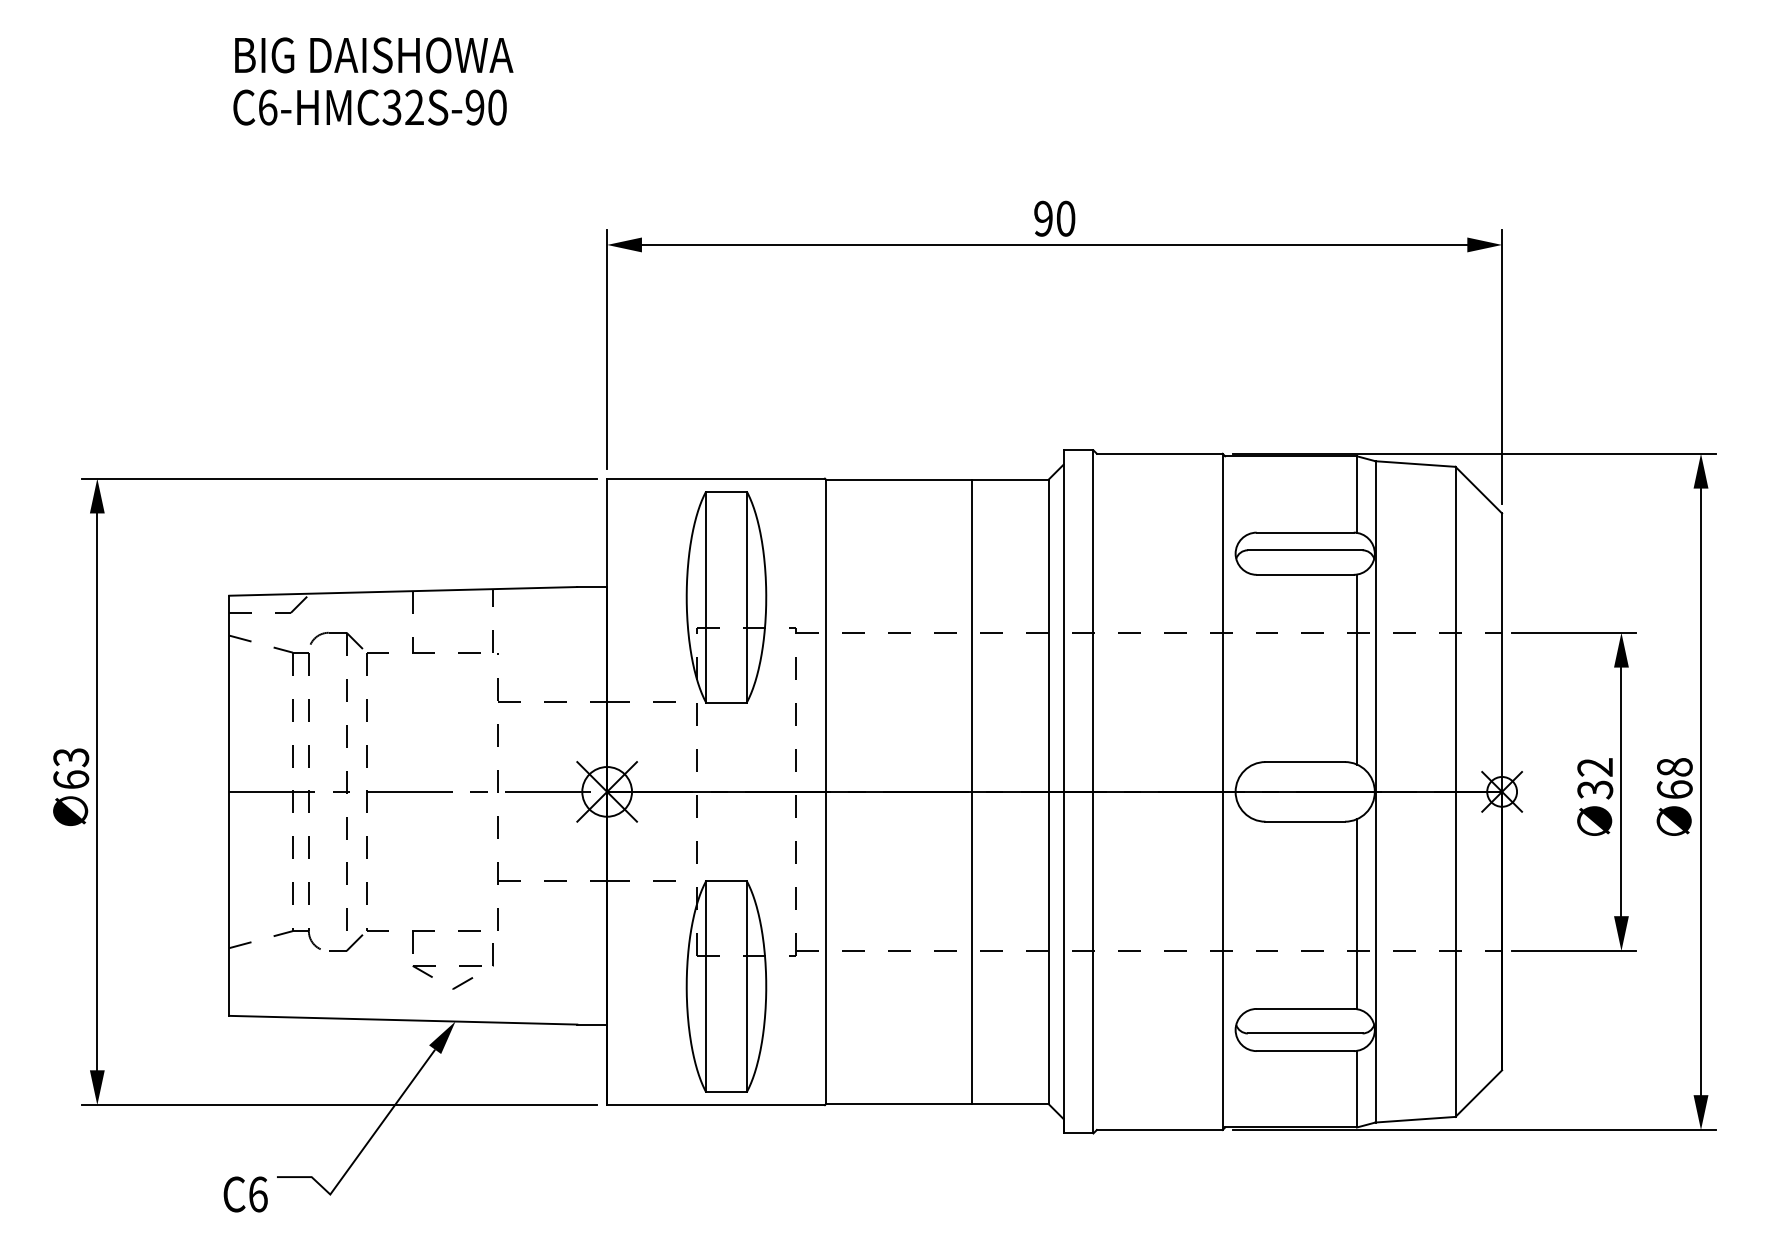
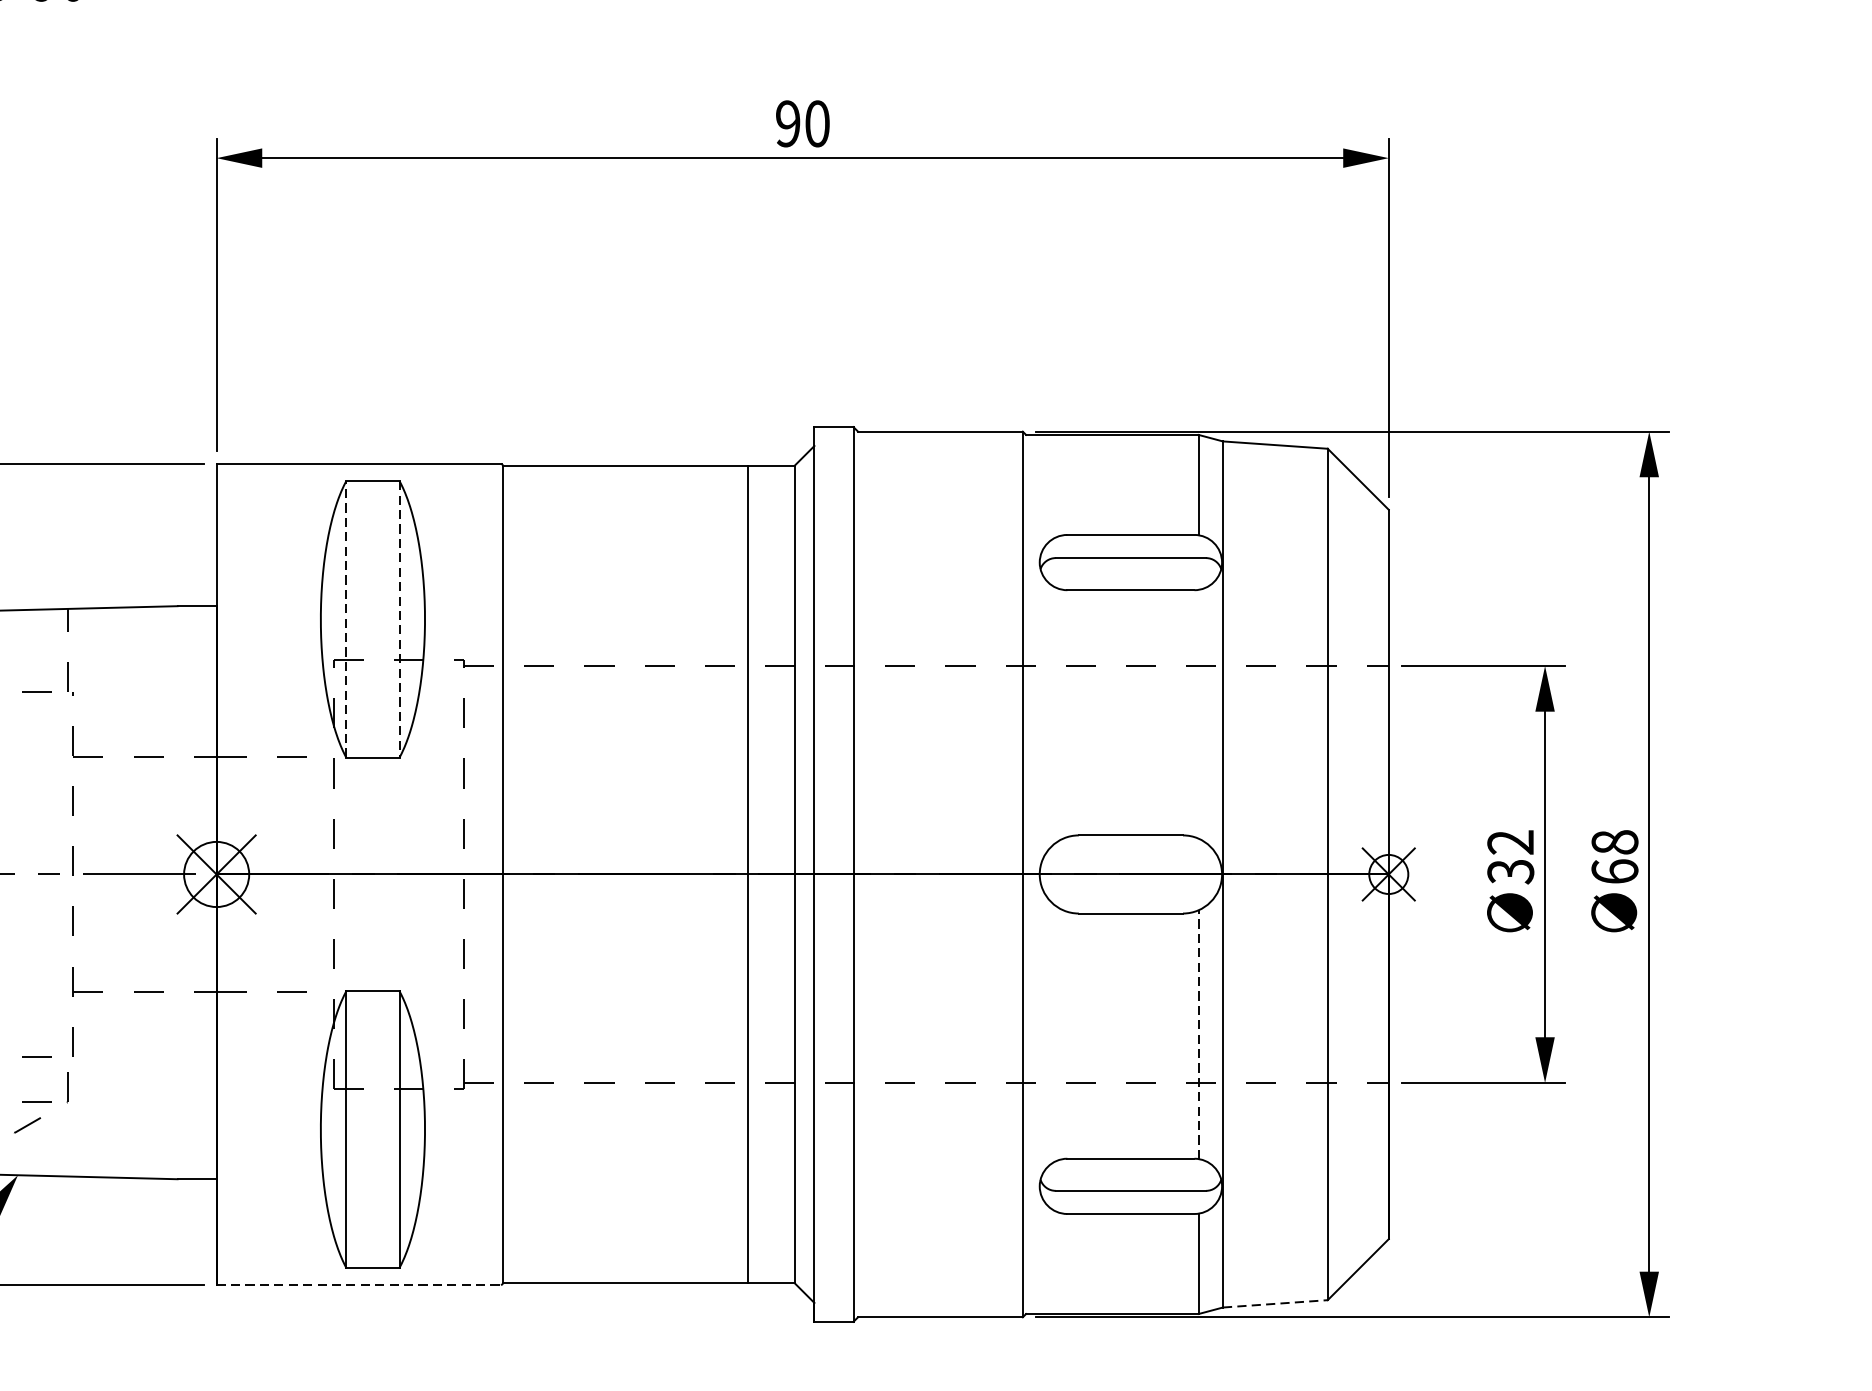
line: (706, 596) -> (346, 618), solid -> dashed
line: (746, 597) -> (399, 619), solid -> dashed
line: (1356, 669) -> (1198, 714), removed
line: (972, 791) -> (748, 873), moved
line: (1356, 914) -> (1198, 1035), solid -> dashed
line: (716, 1105) -> (359, 1285), solid -> dashed
line: (1416, 1119) -> (1276, 1303), solid -> dashed

